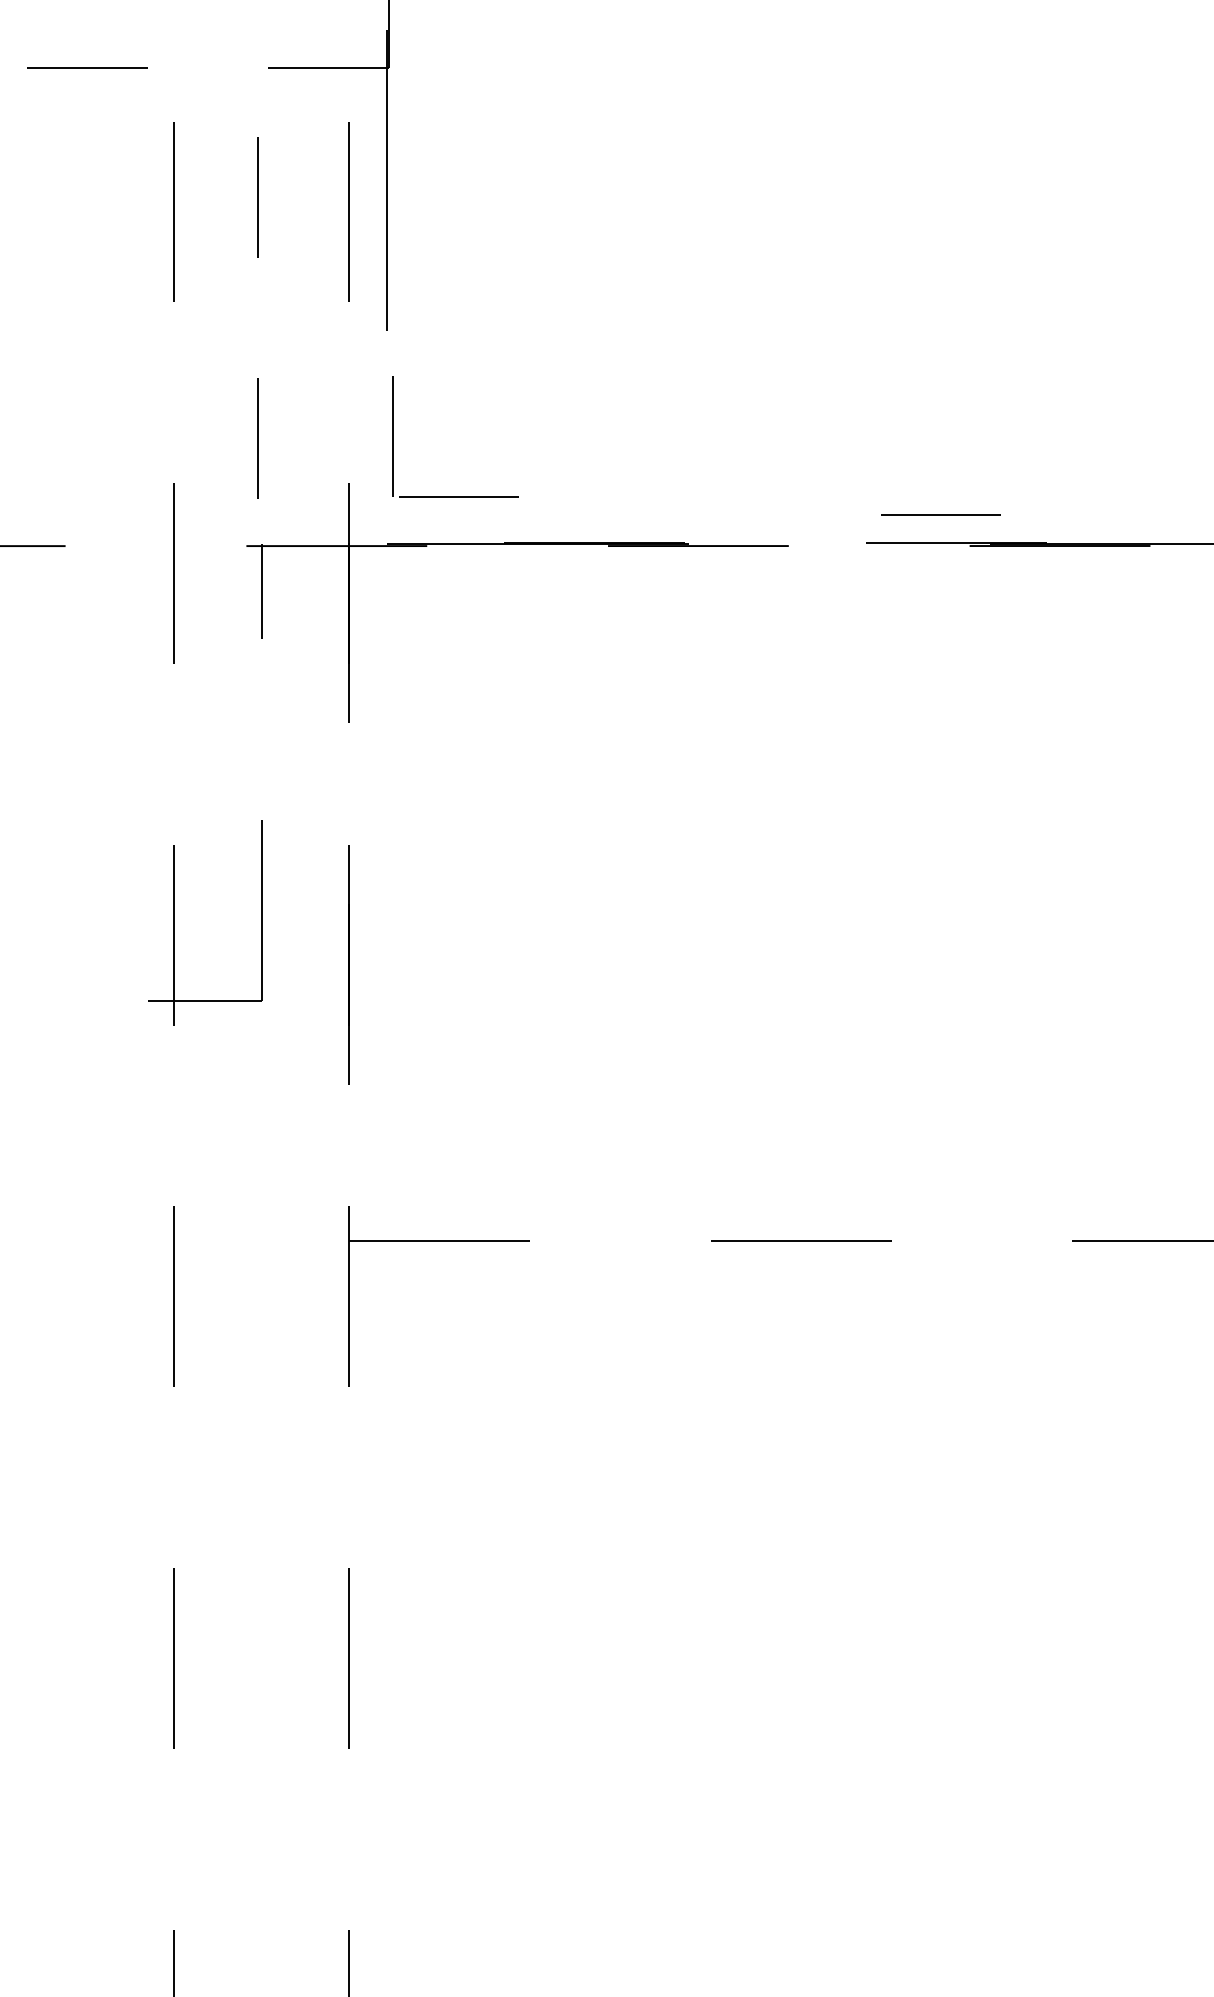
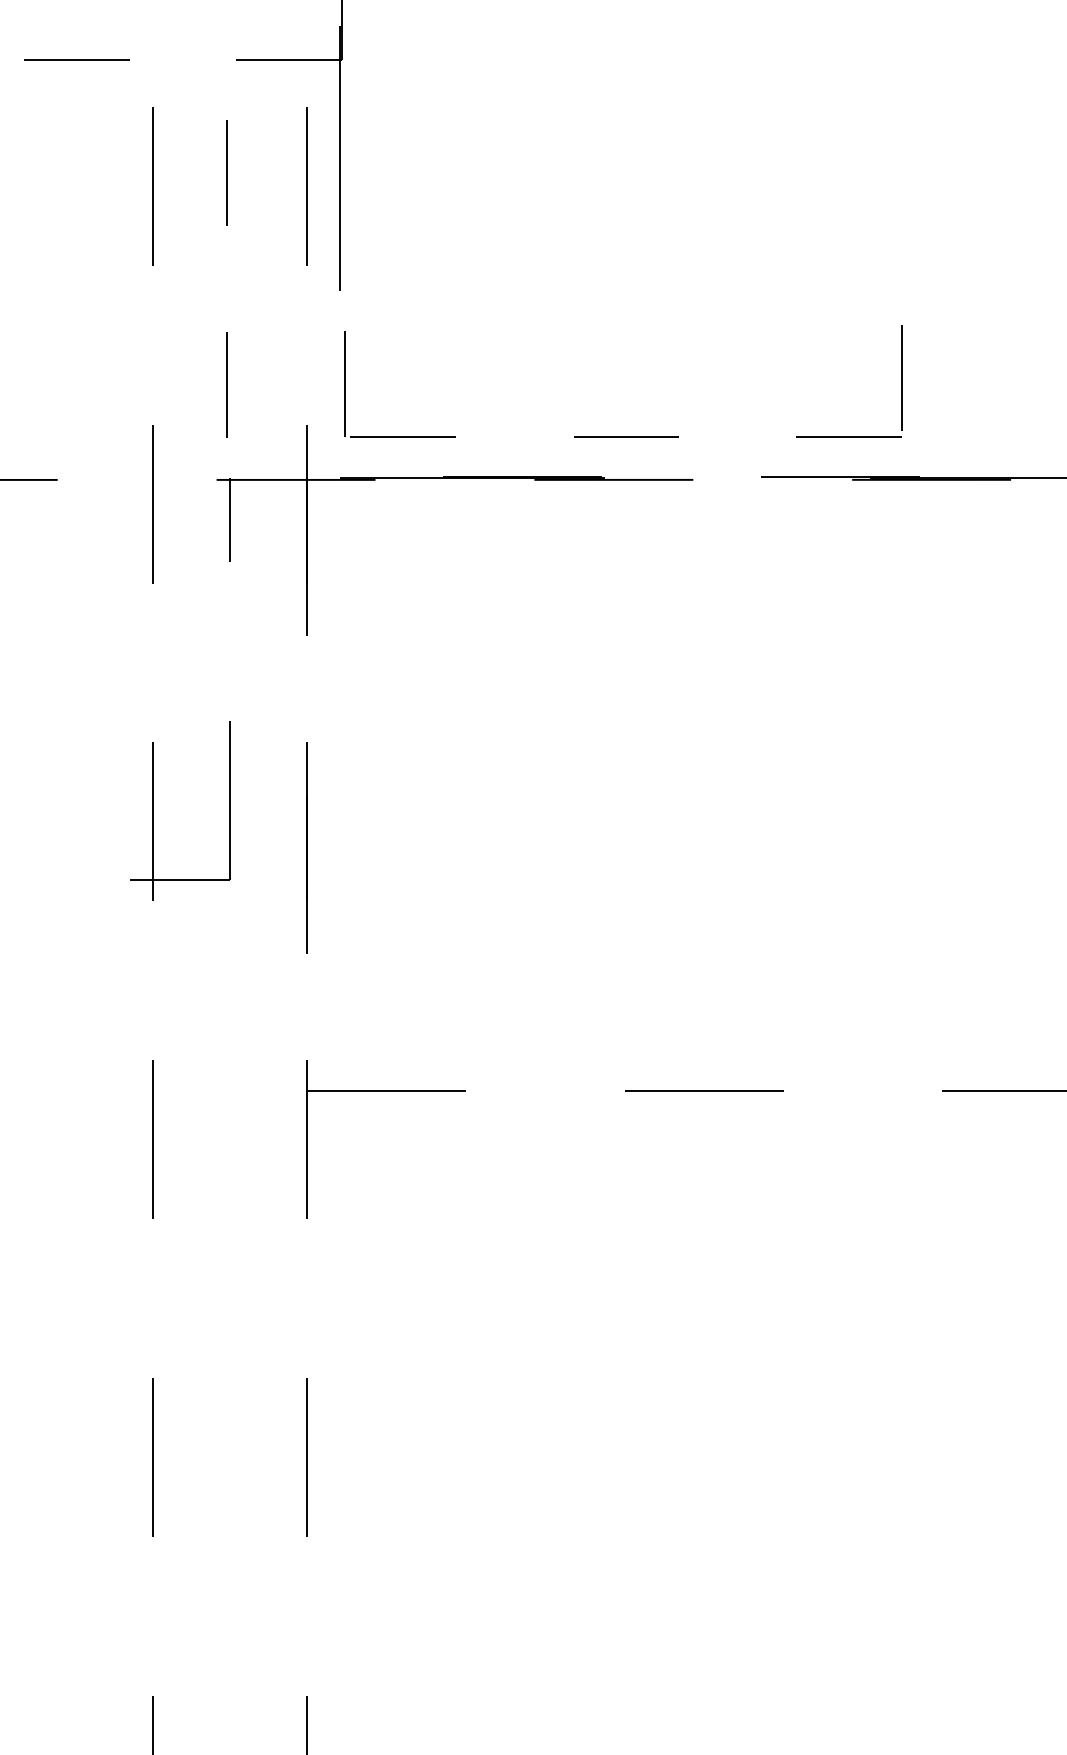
part: (1025, 433) -> (901, 380), added
line: (940, 514) -> (626, 436), moved

